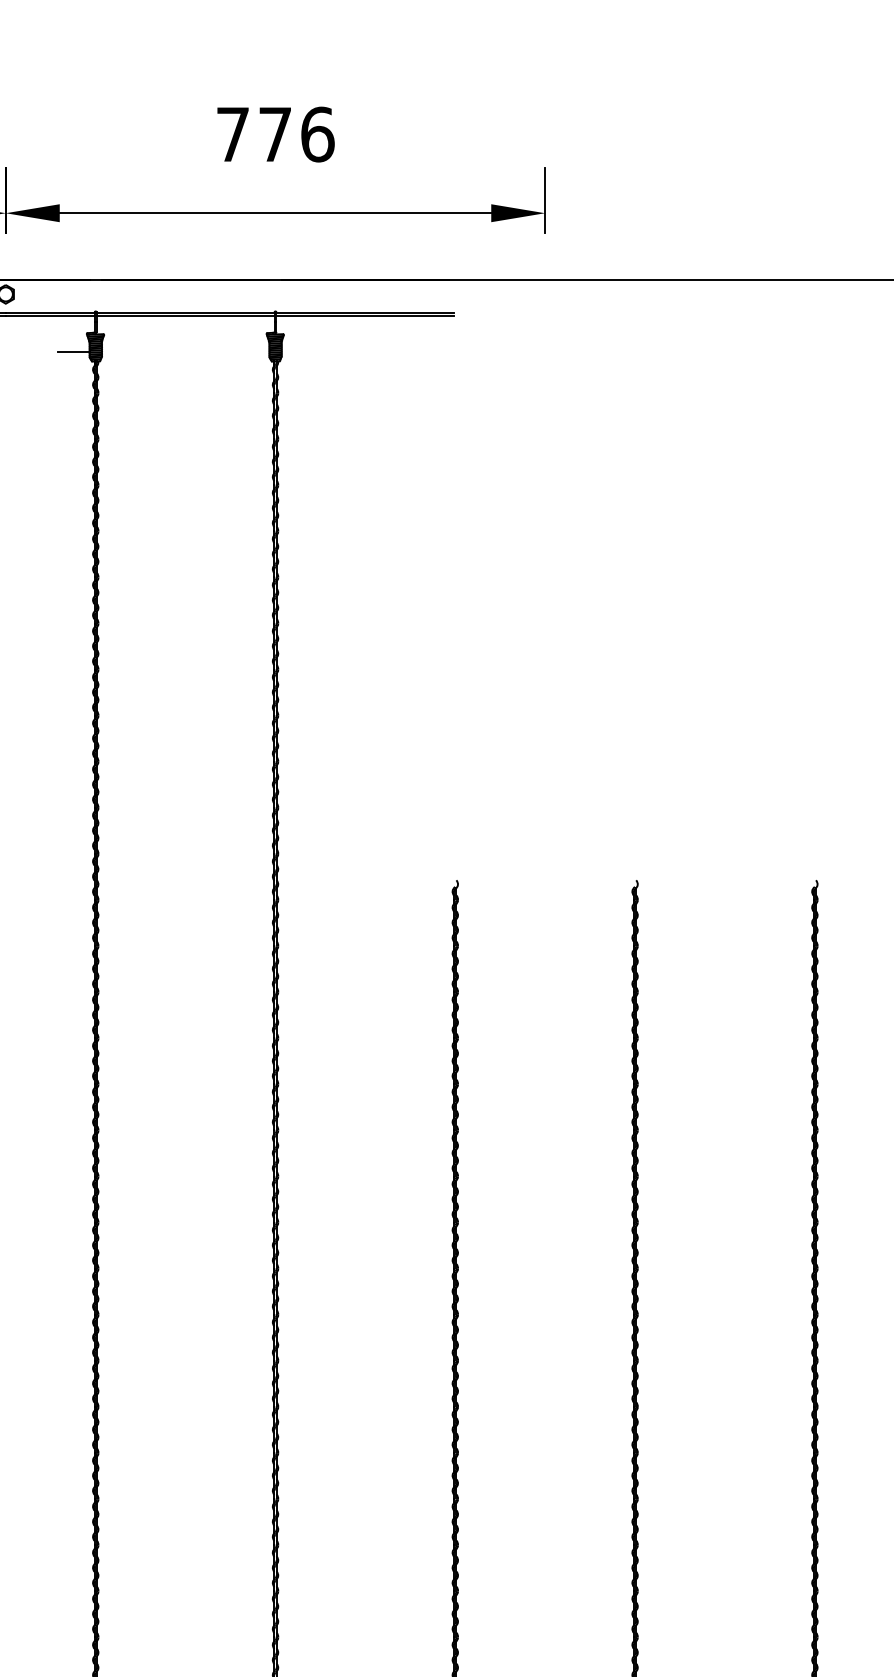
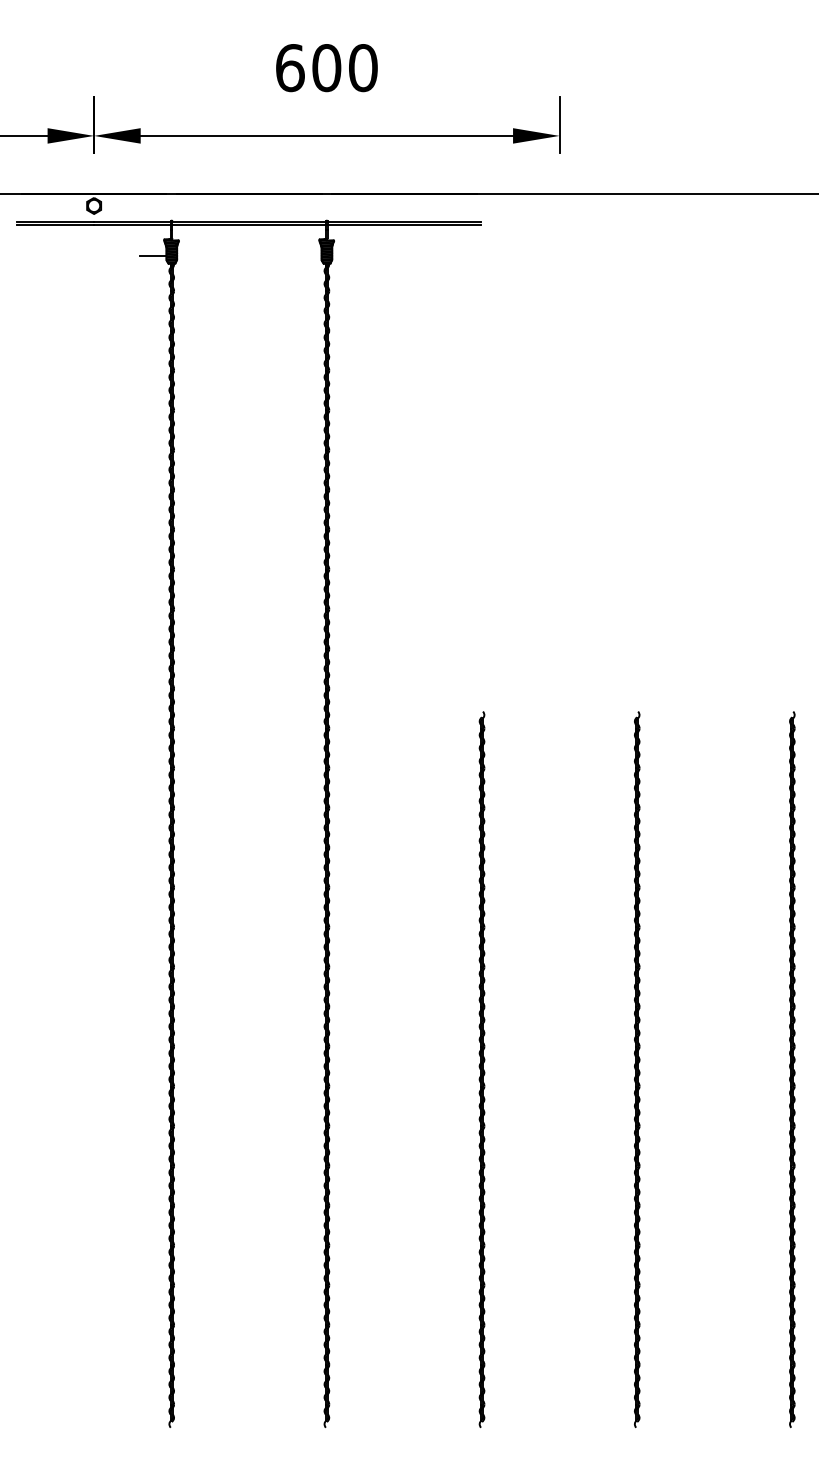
text: (275, 135) -> (326, 68), 776 -> 600

